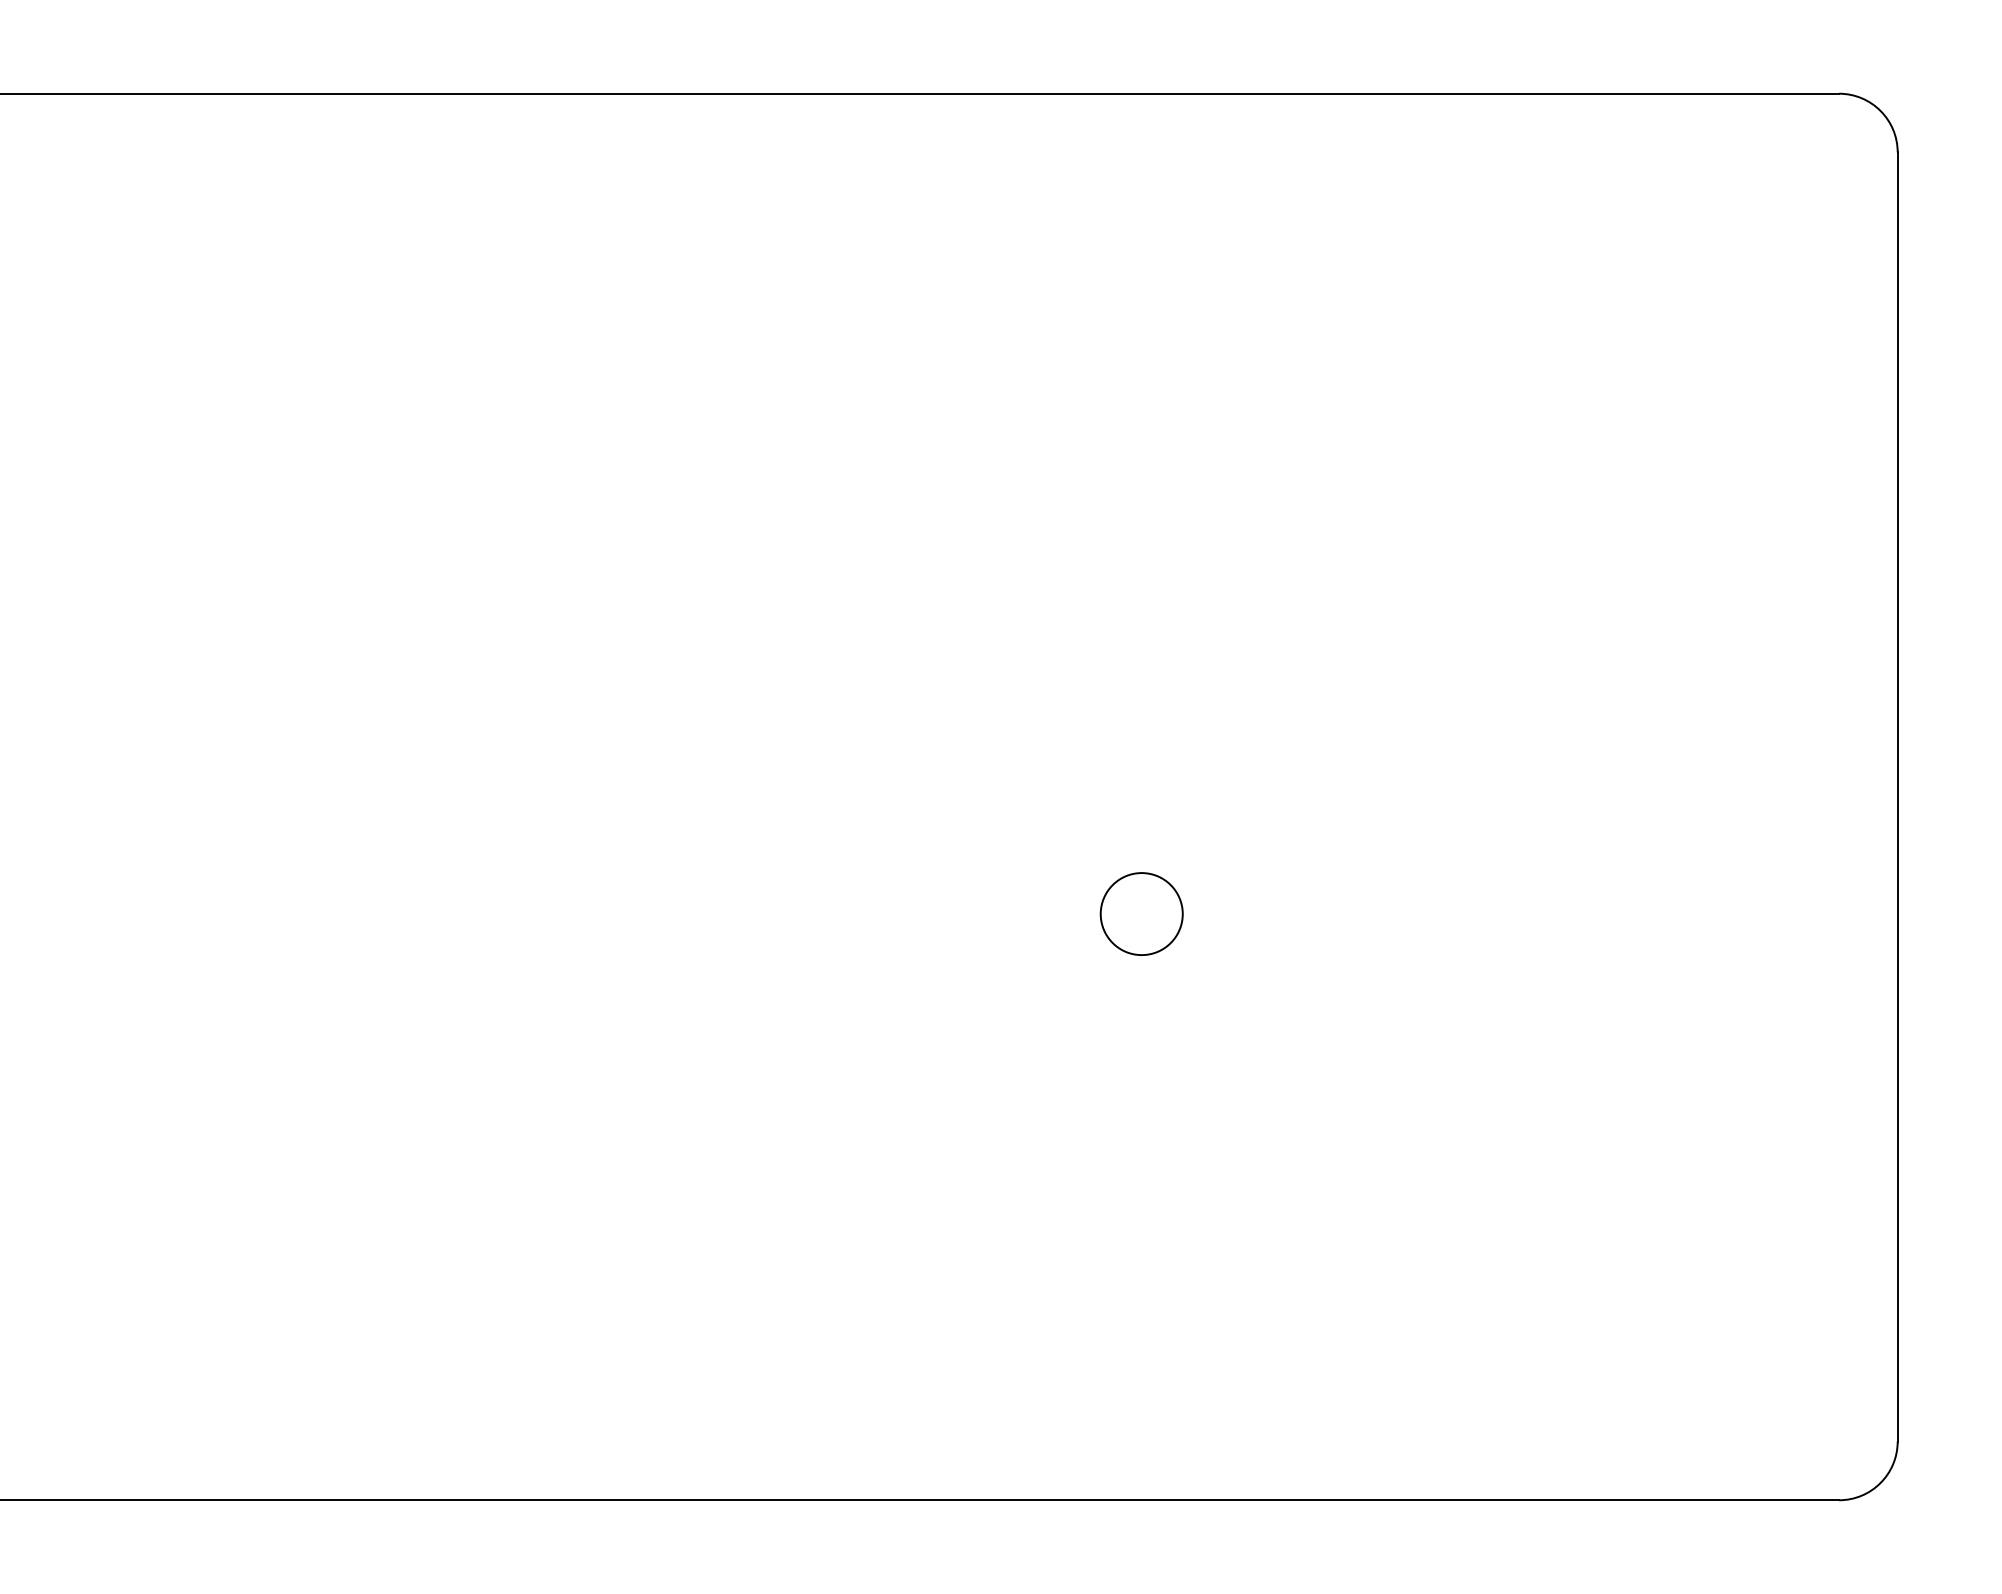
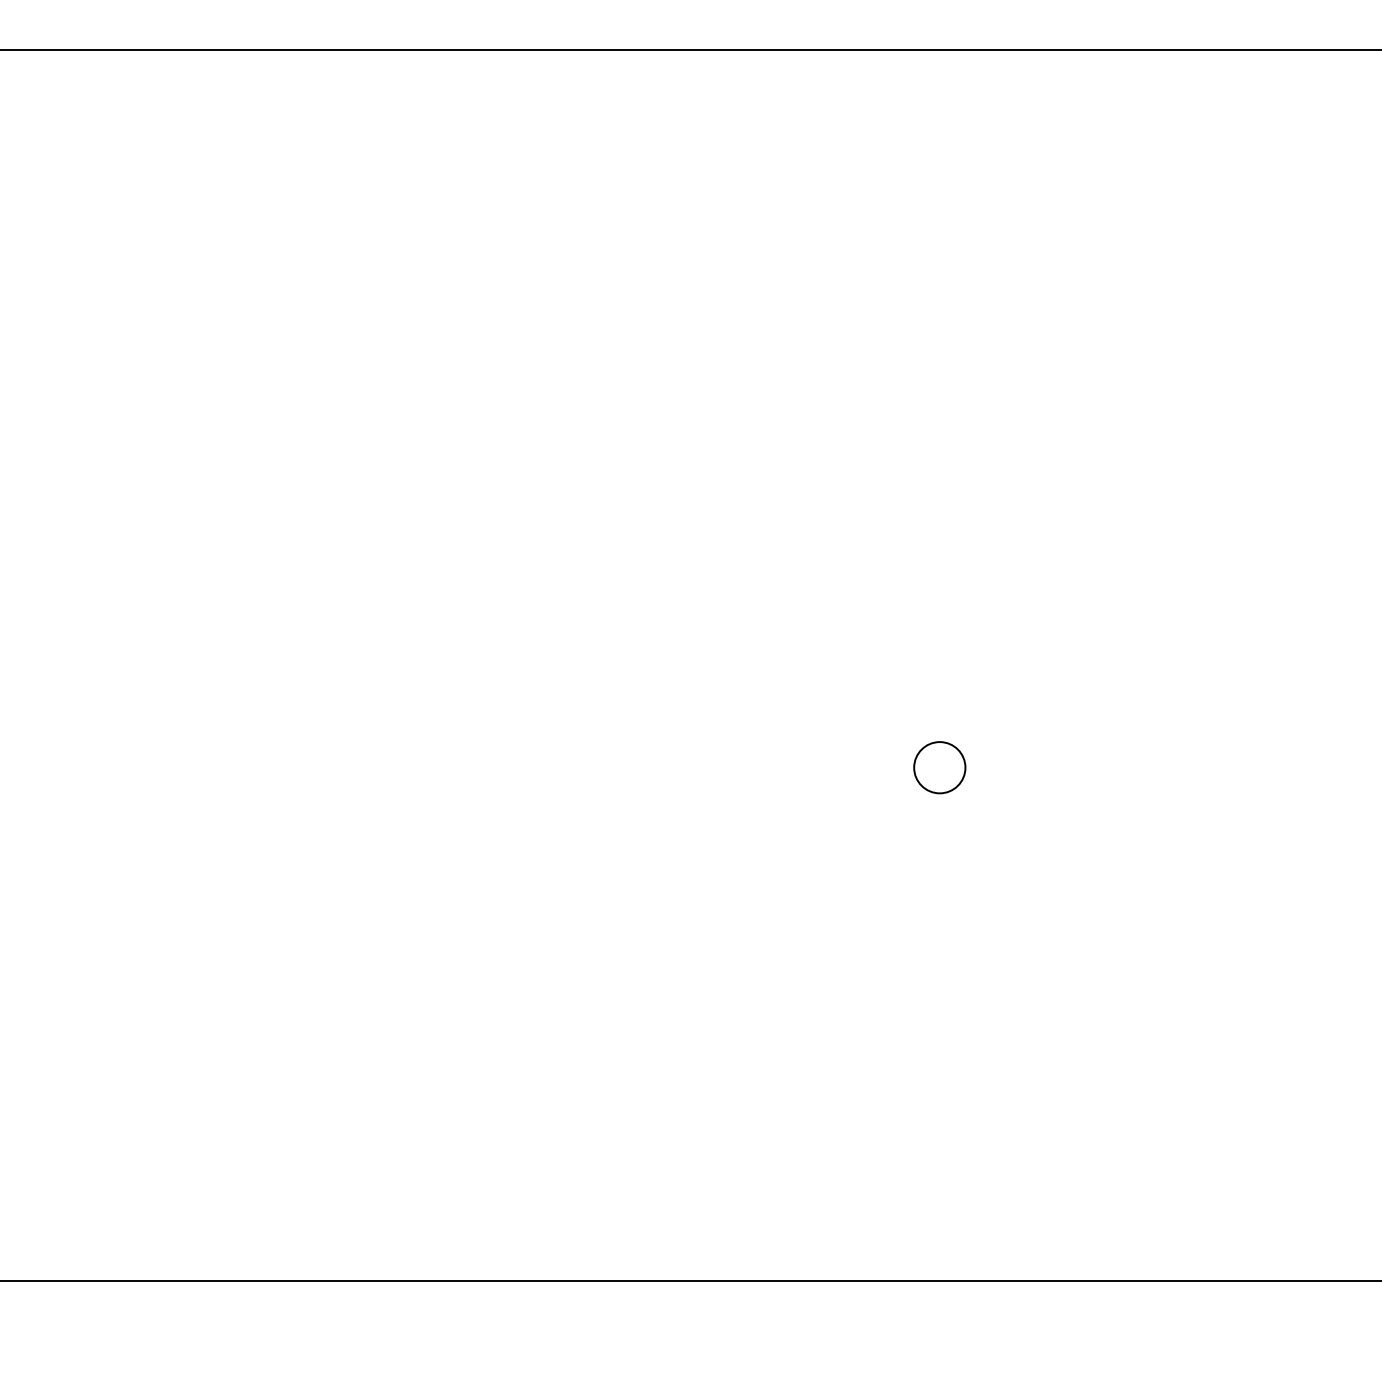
circle: (1141, 914) -> (939, 767), size x0.71

